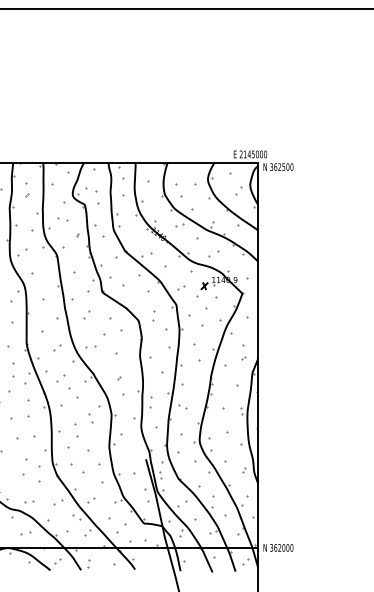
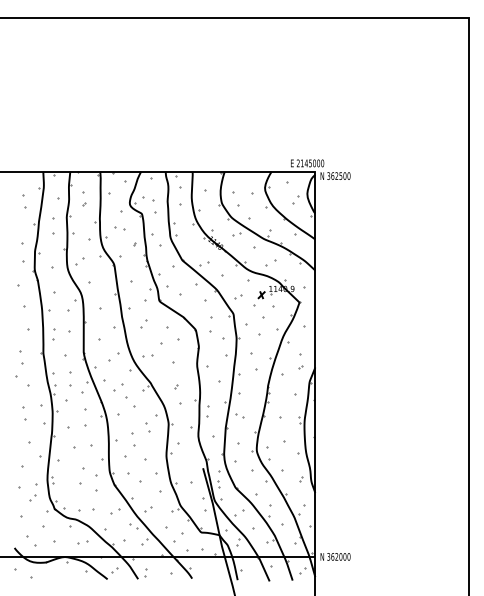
part: (153, 315) -> (210, 324), size x1.6
part: (57, 347) -> (114, 356), size x1.6
part: (29, 501) -> (86, 510), size x1.6

